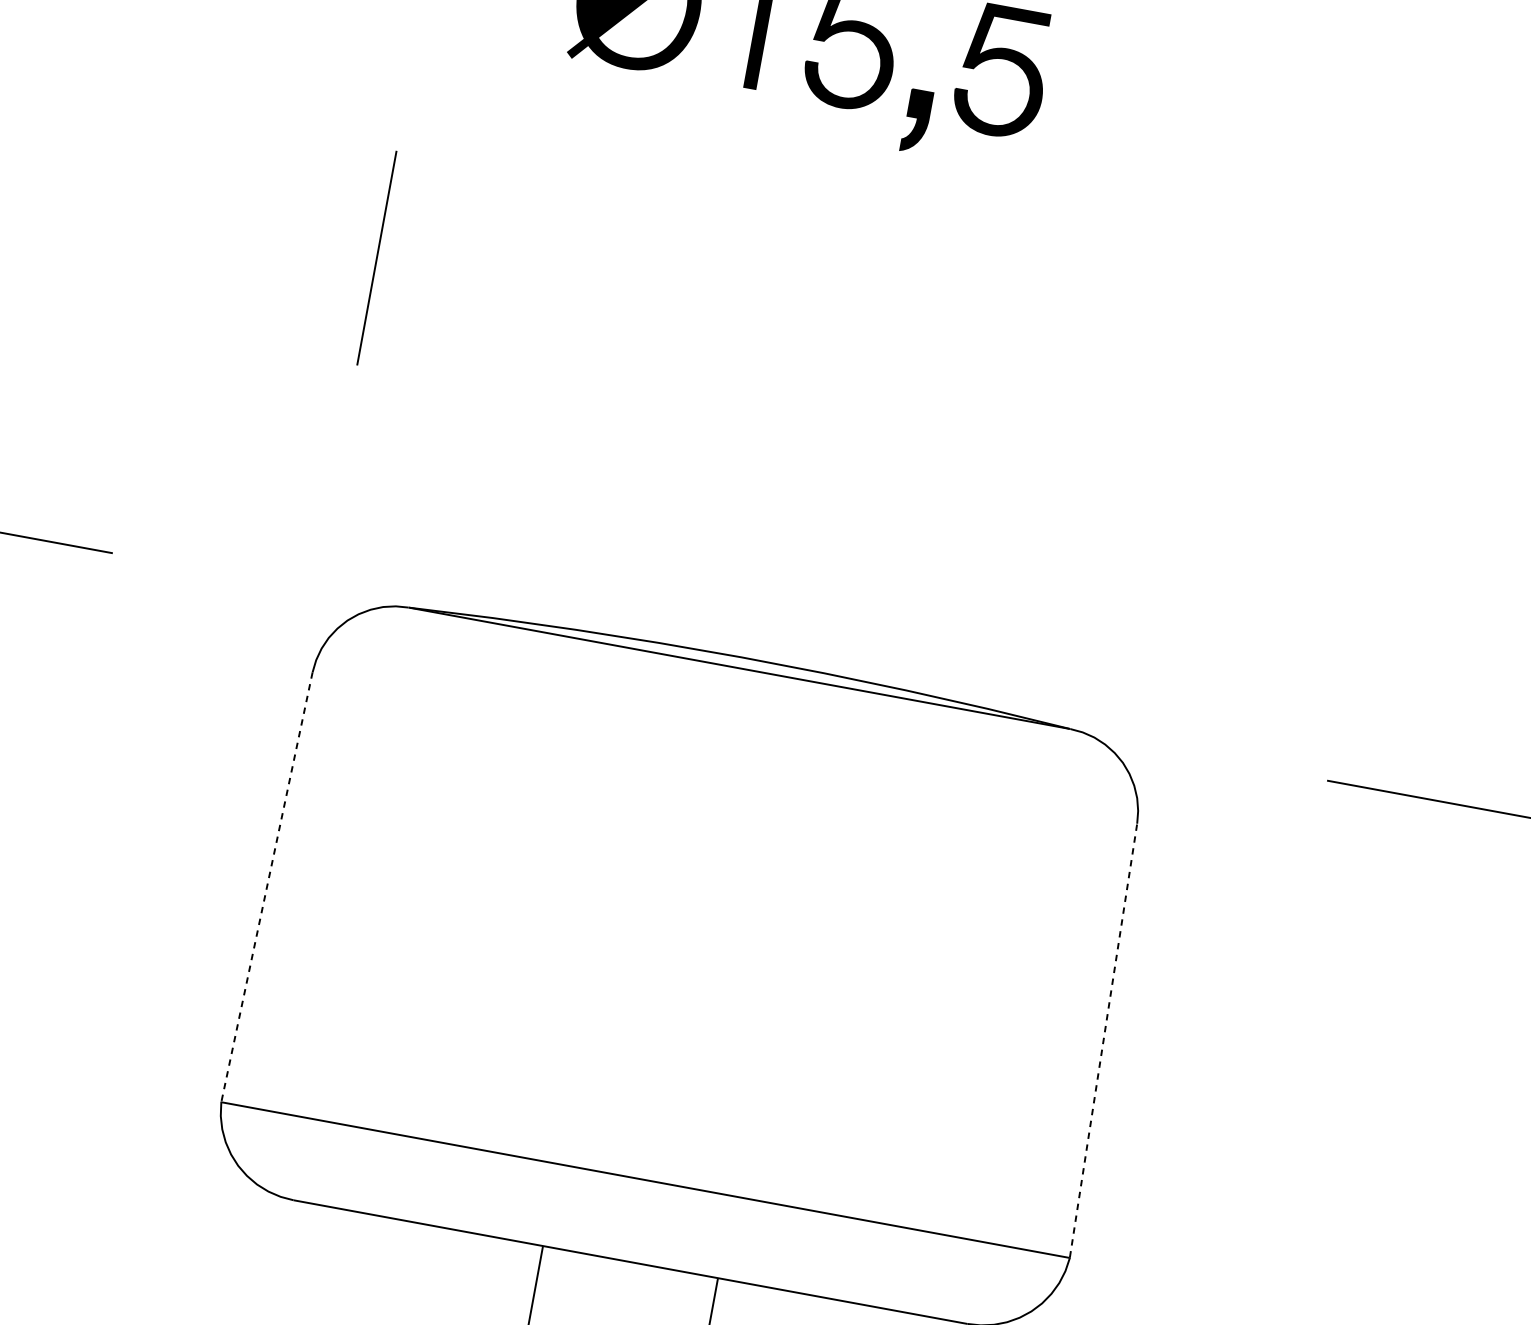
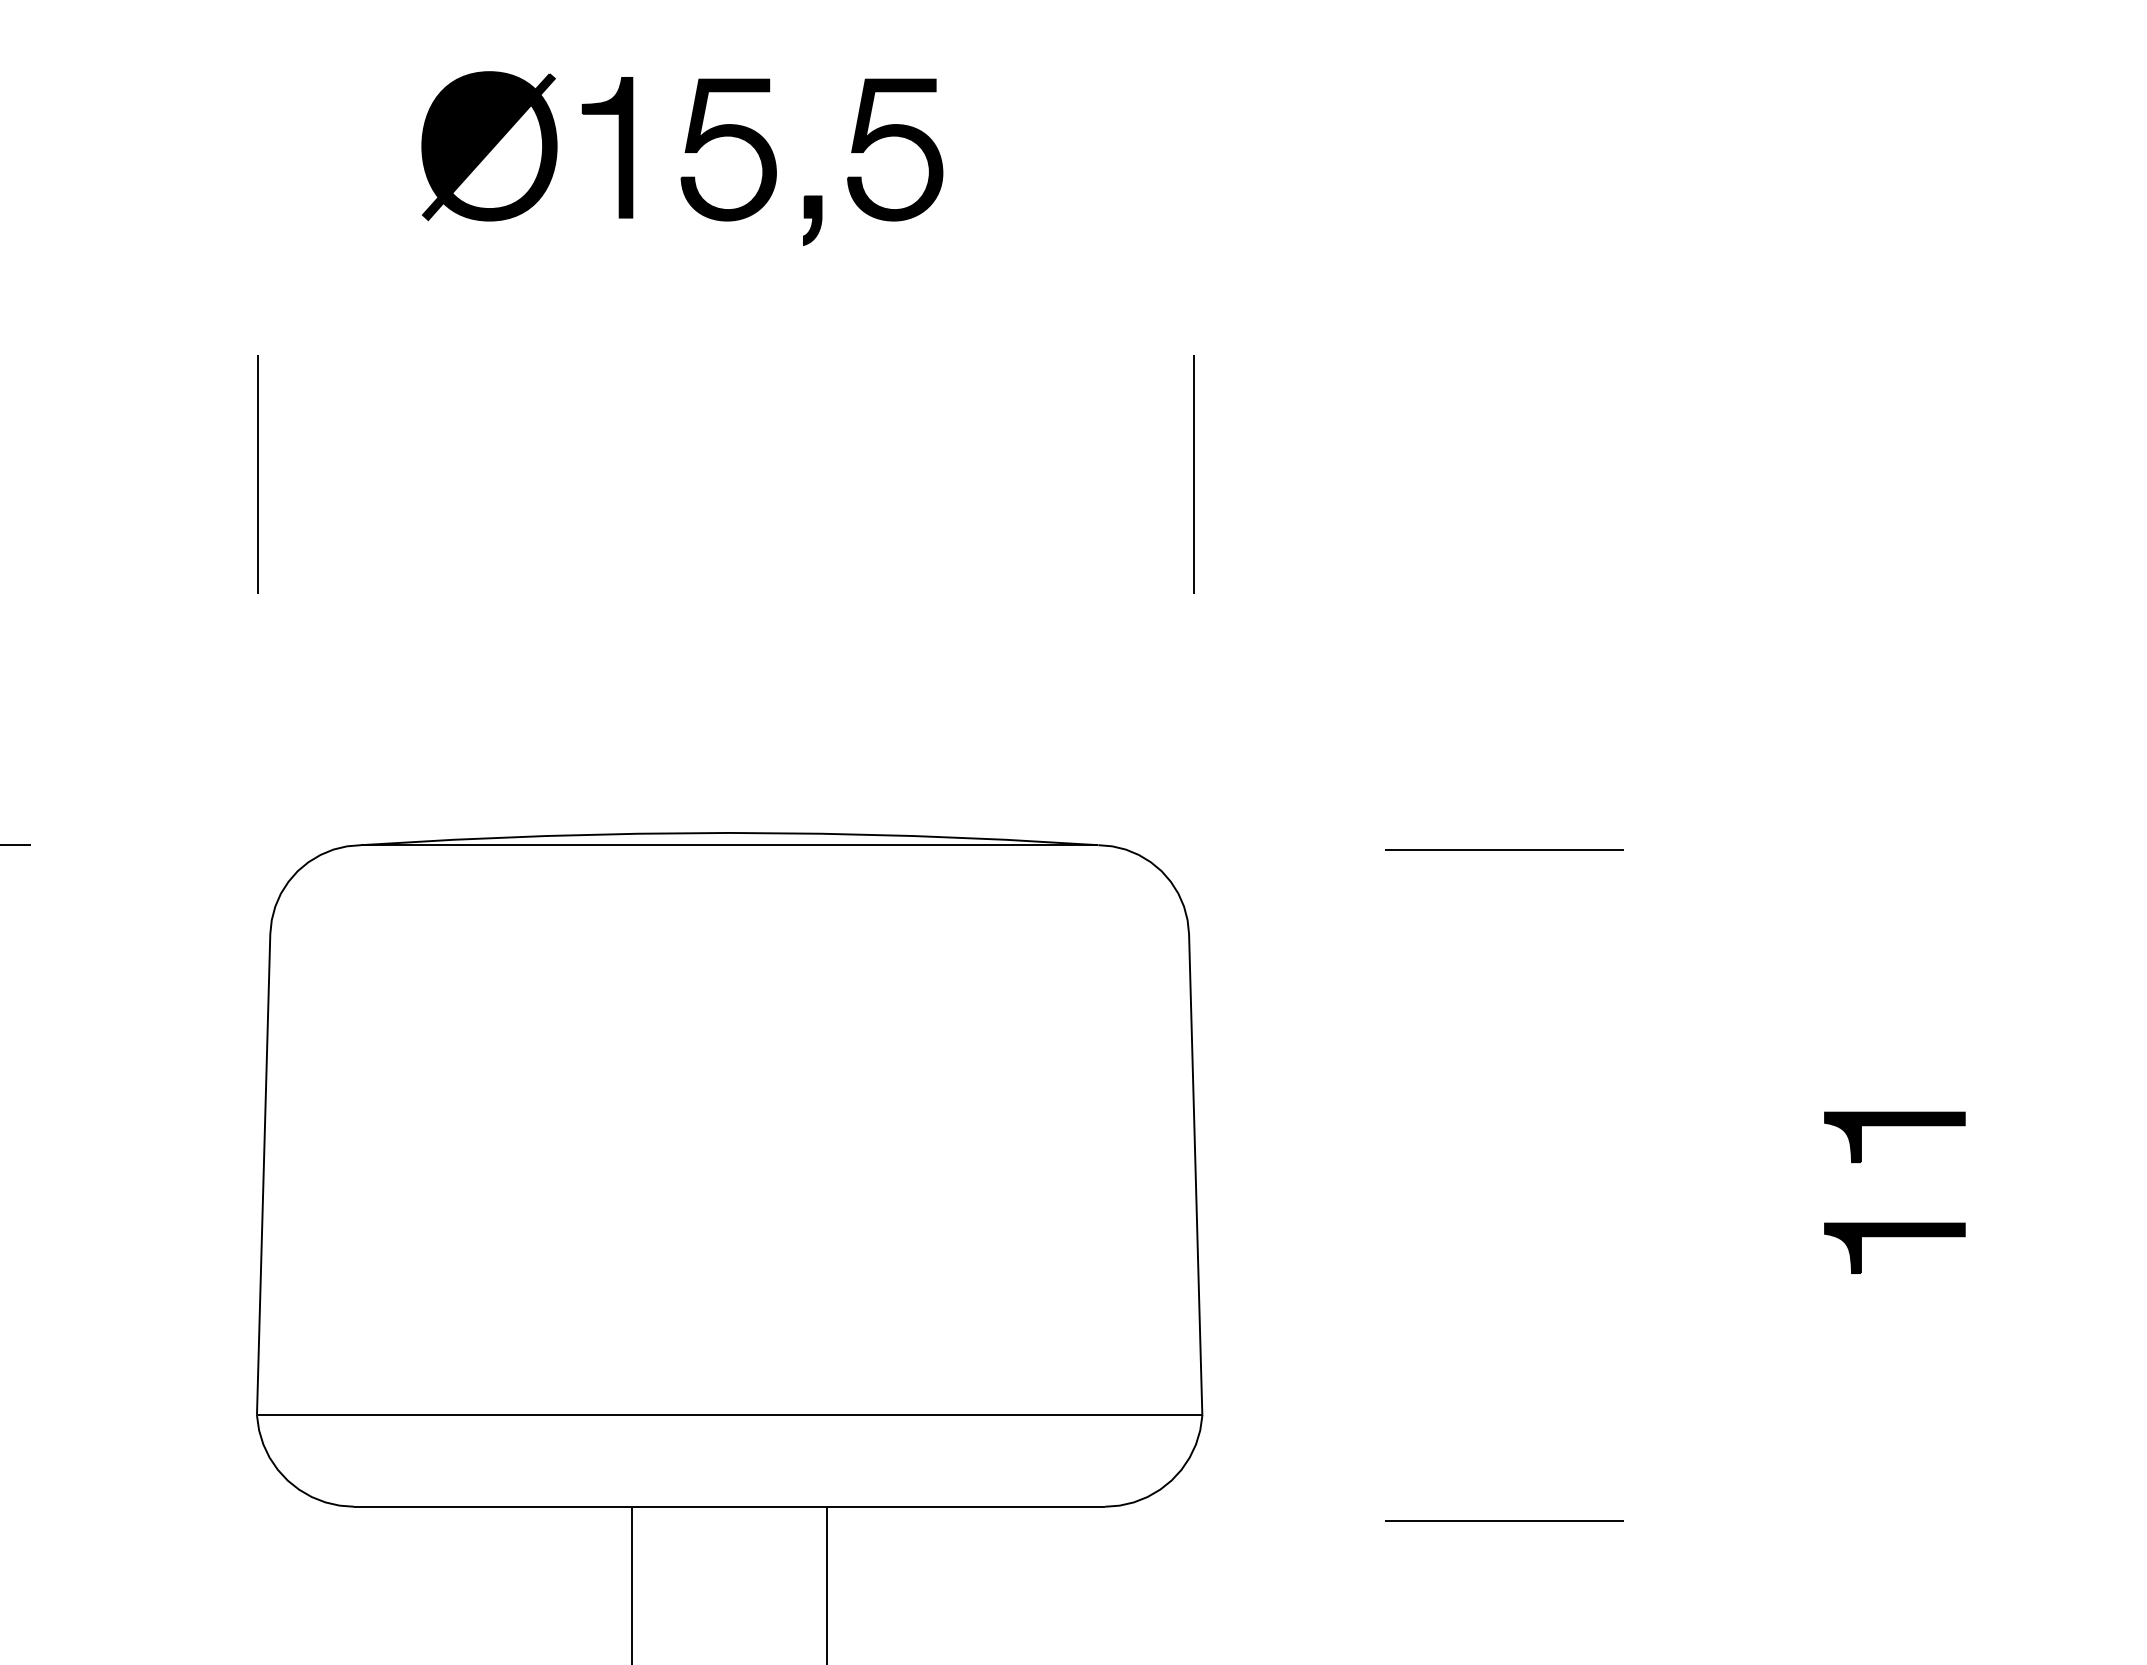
part: (916, 121) -> (812, 220), size x0.71
line: (1216, 412) -> (1193, 474), added
line: (266, 887) -> (263, 1174), dashed -> solid
line: (1103, 1039) -> (1195, 1173), dashed -> solid

